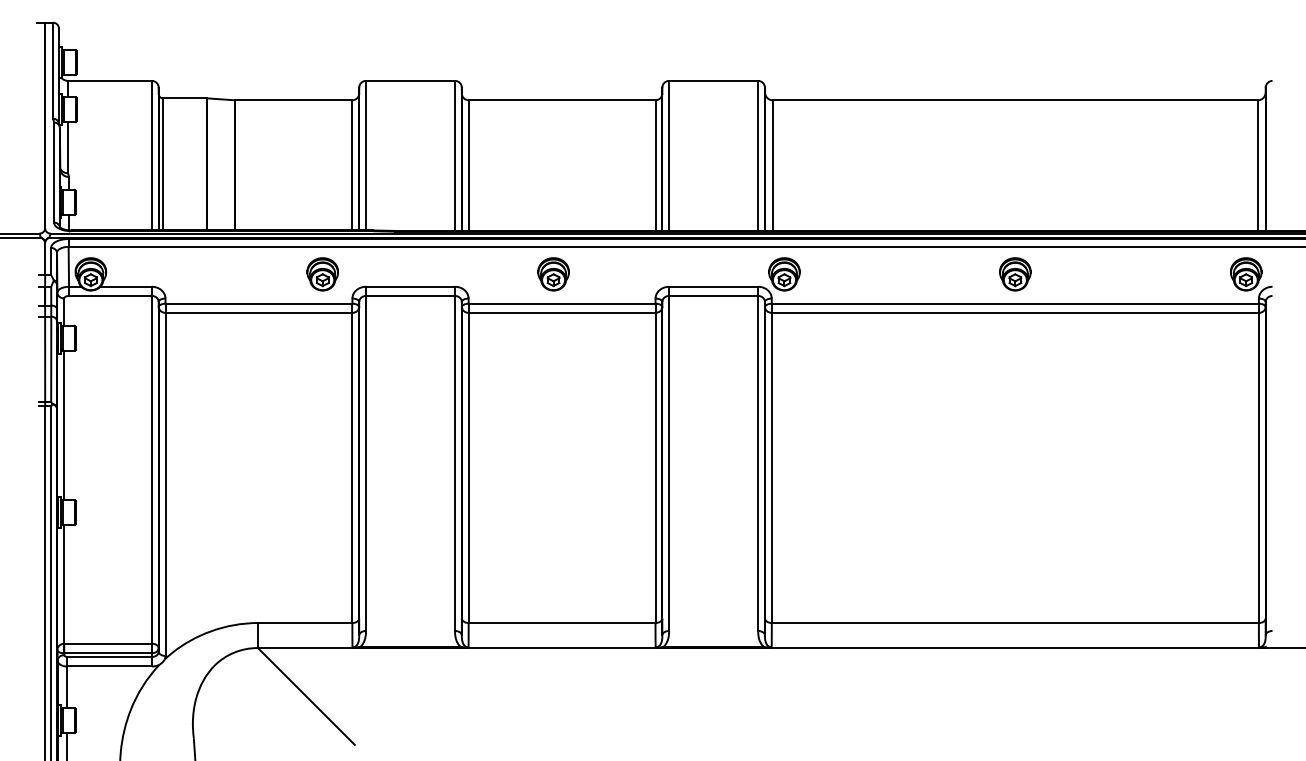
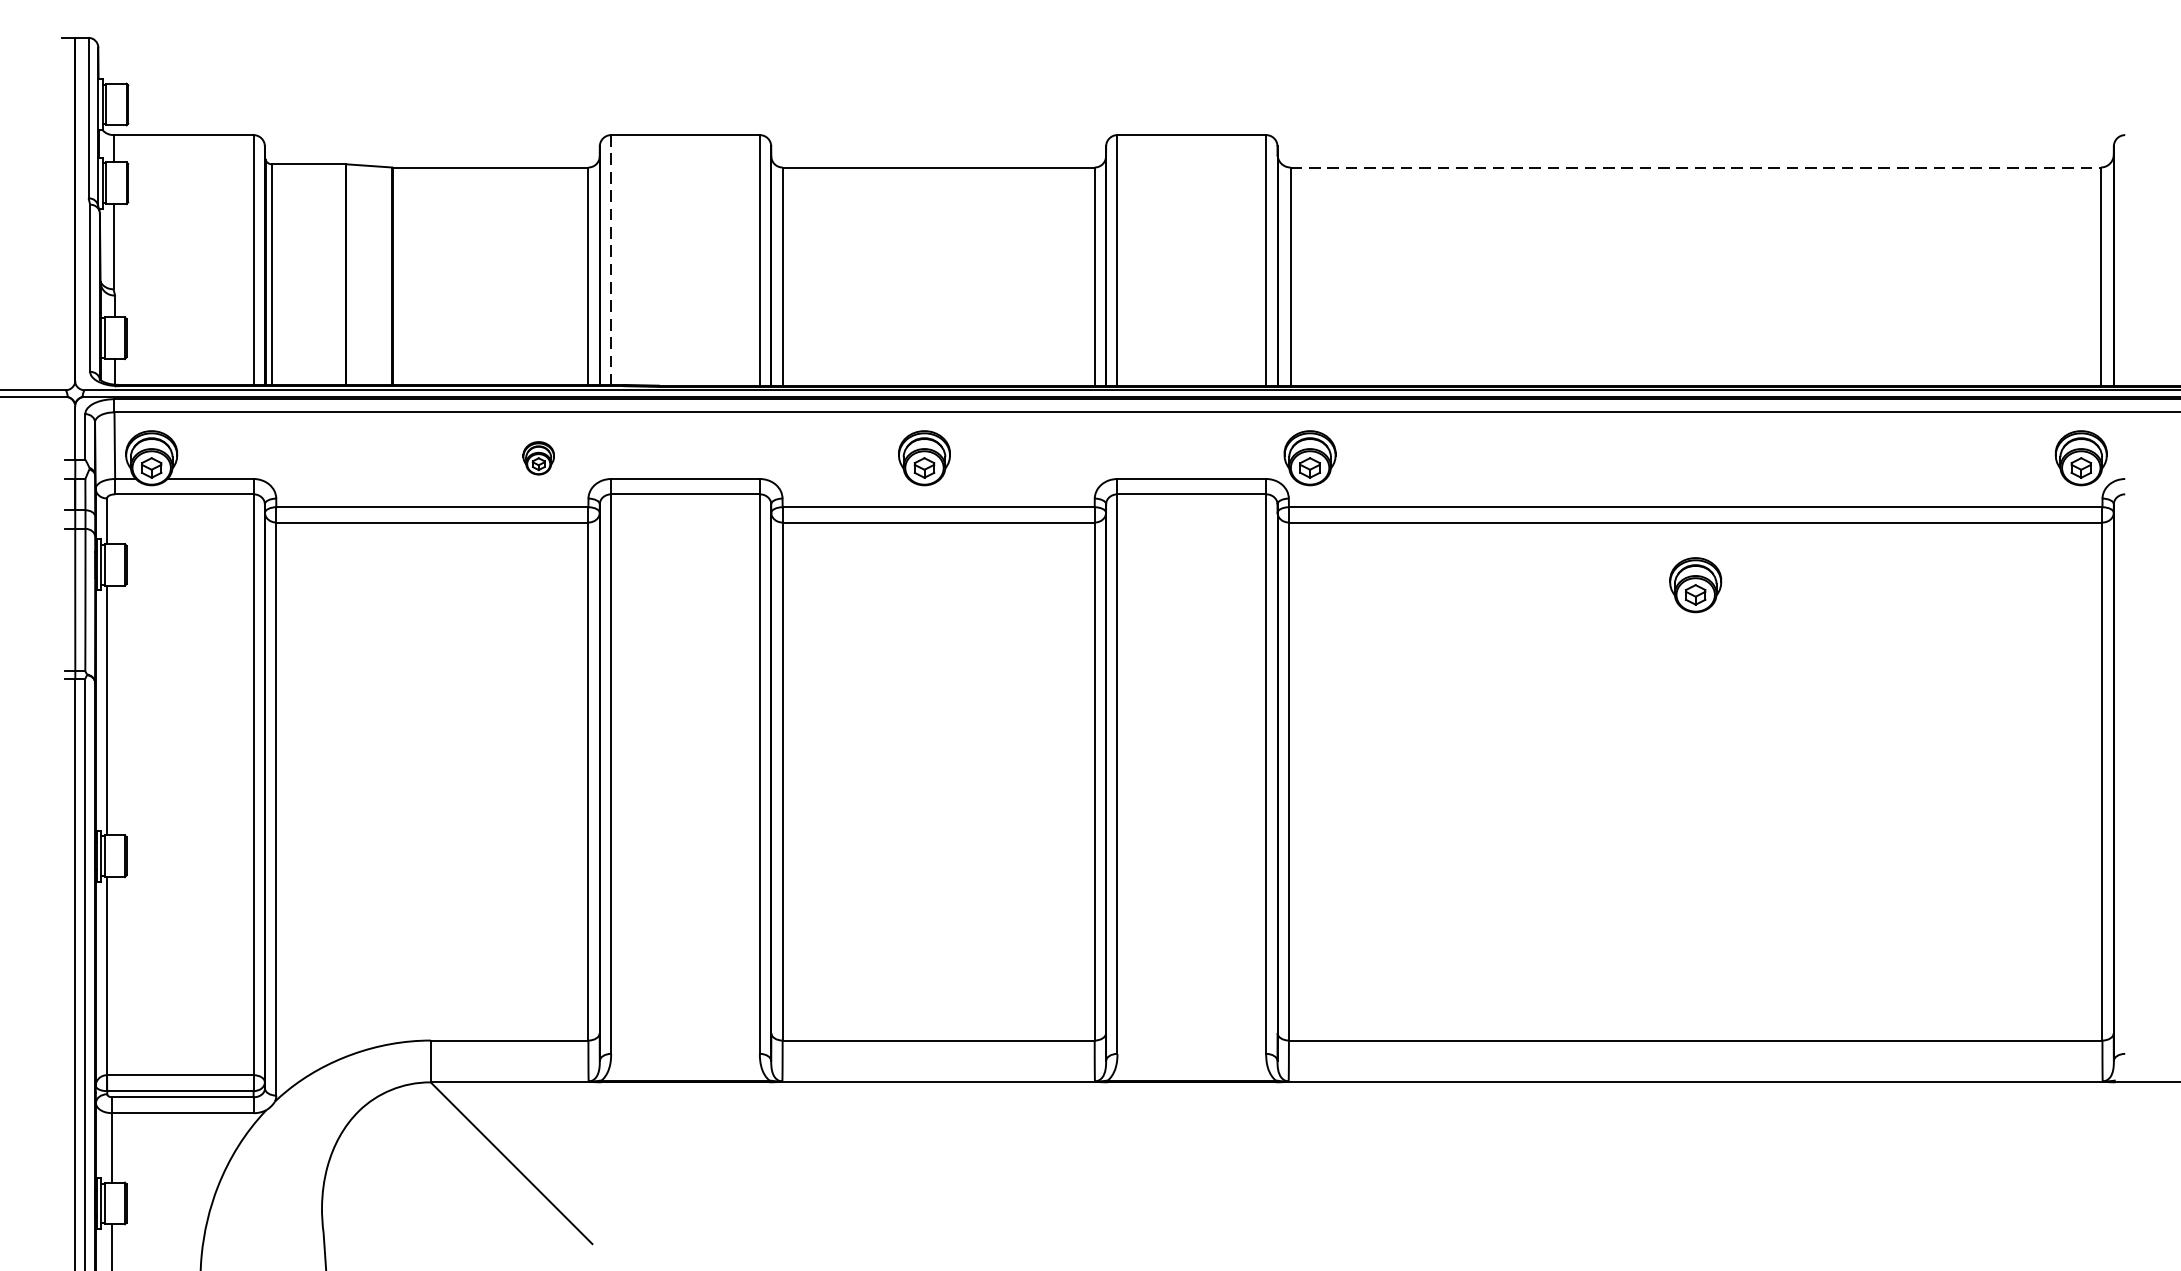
line: (1015, 100) -> (1695, 167), solid -> dashed
line: (366, 155) -> (611, 259), solid -> dashed
part: (322, 274) -> (538, 458), size x0.6
part: (1015, 274) -> (1695, 585), moved

